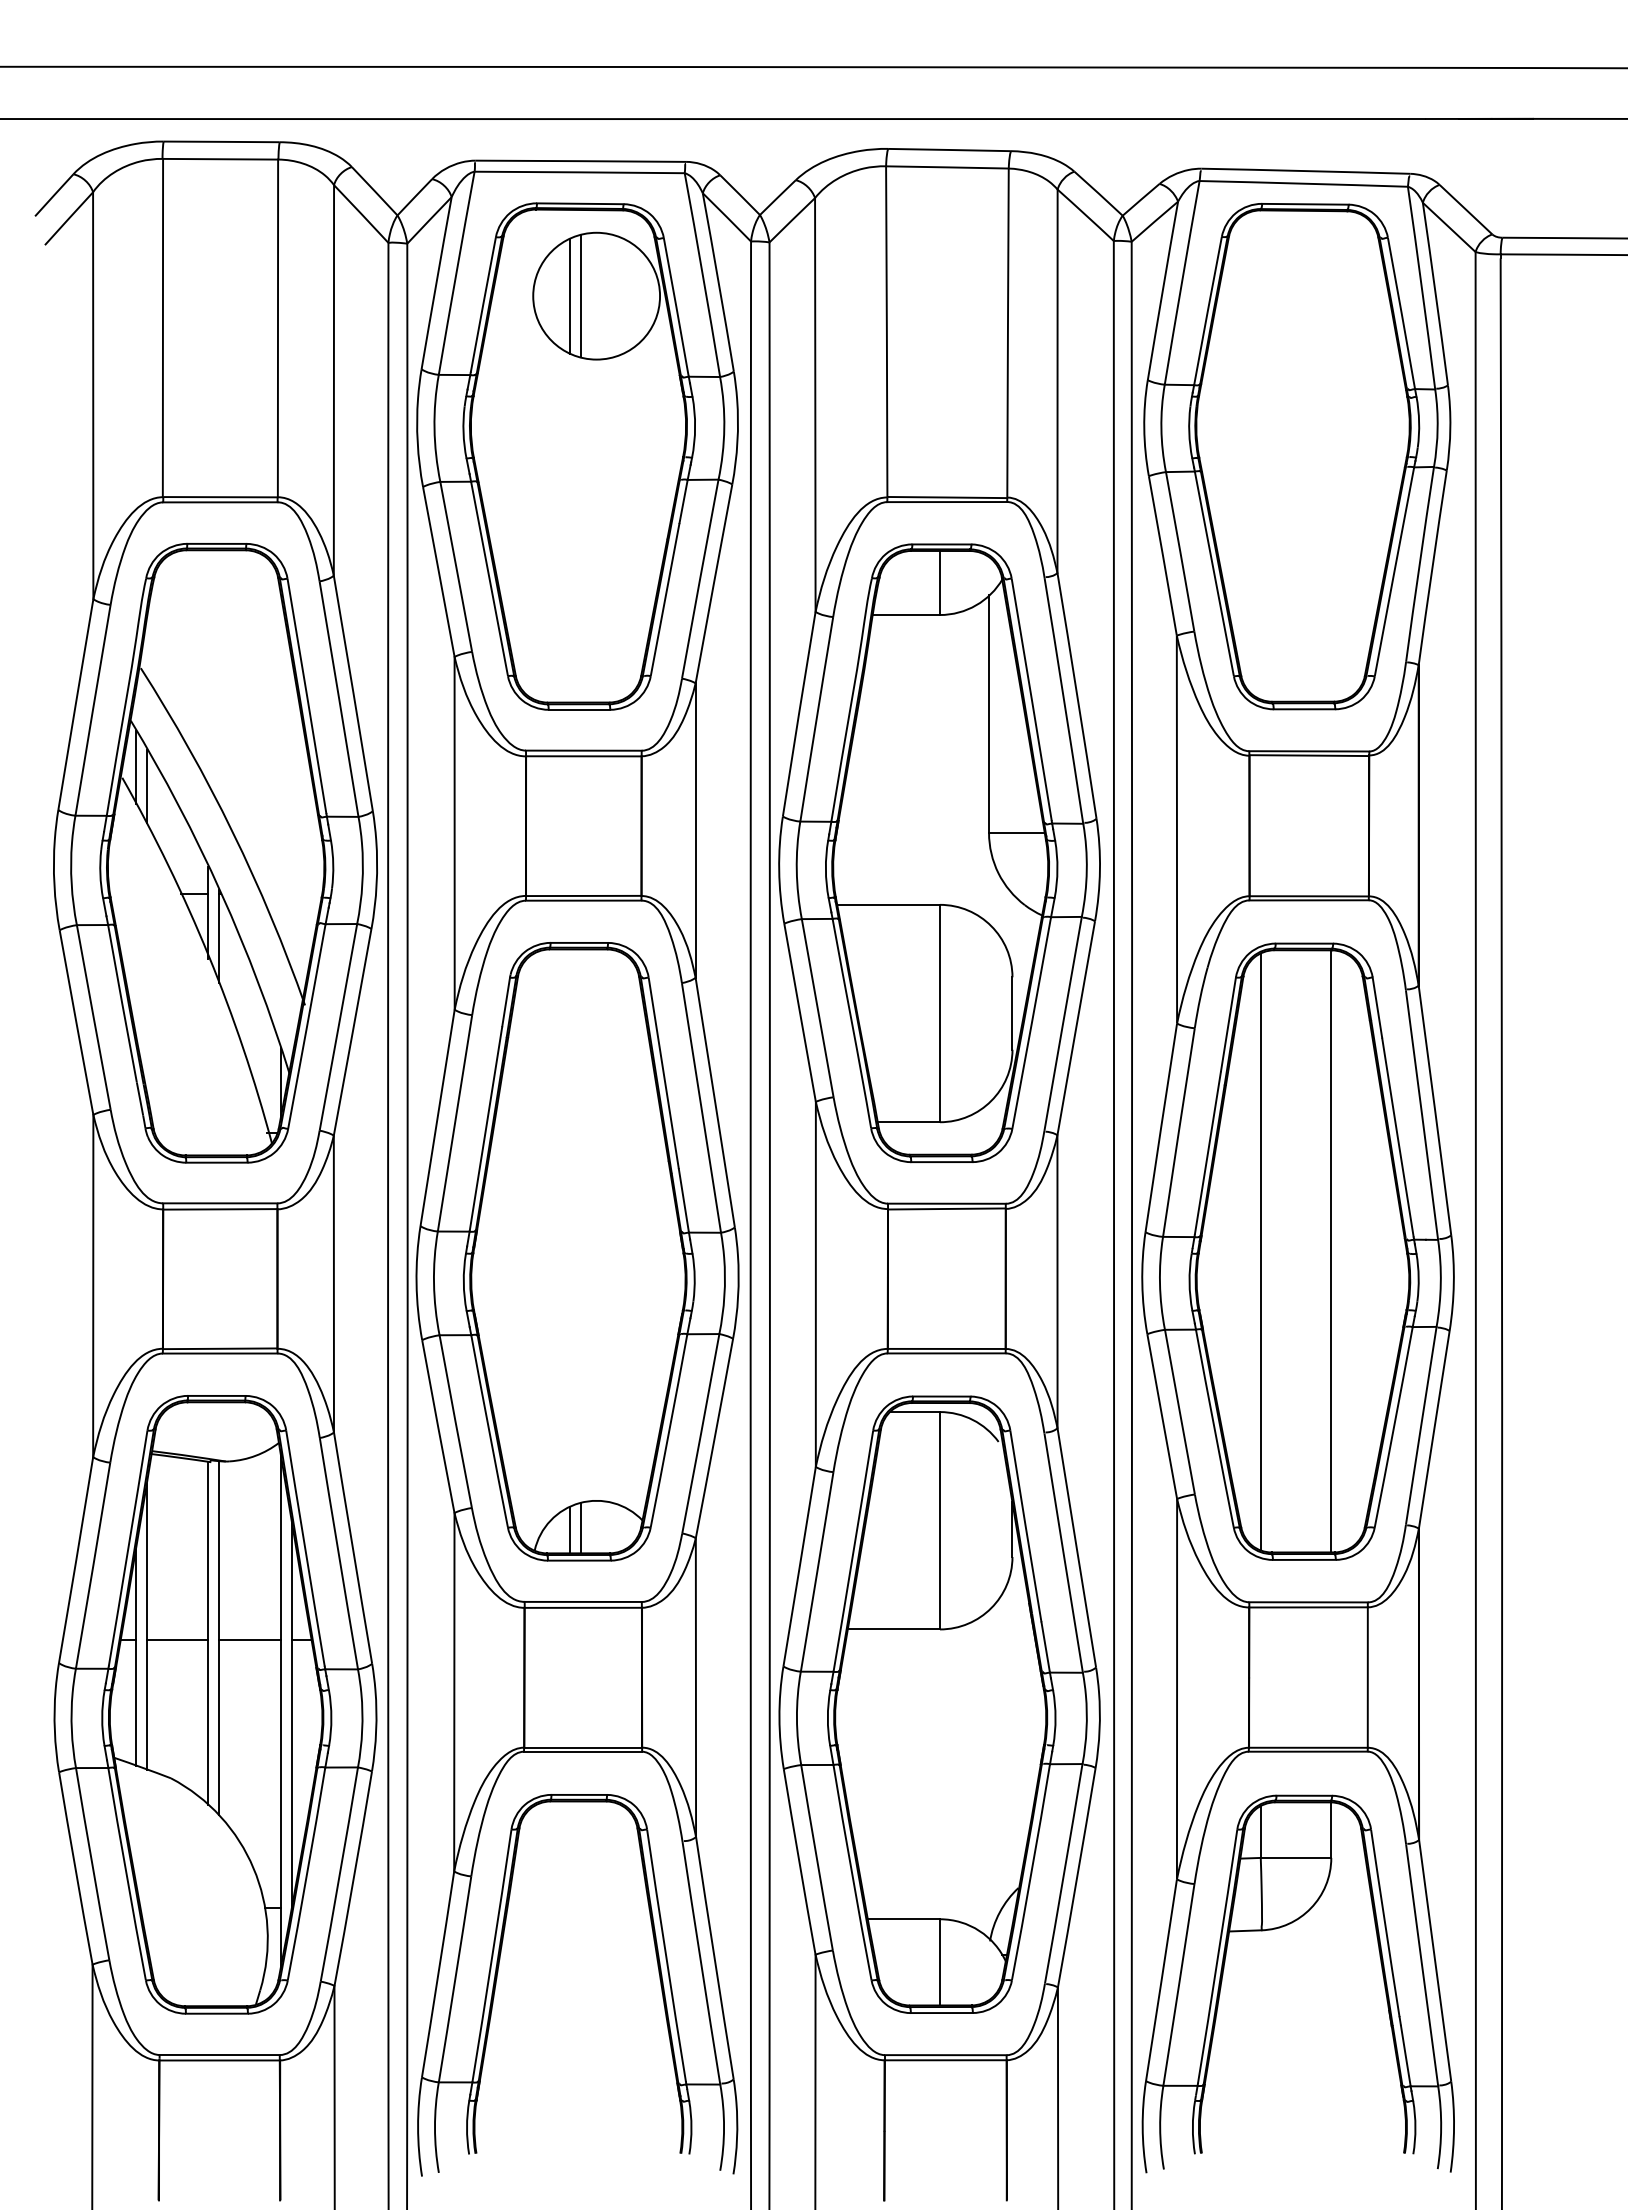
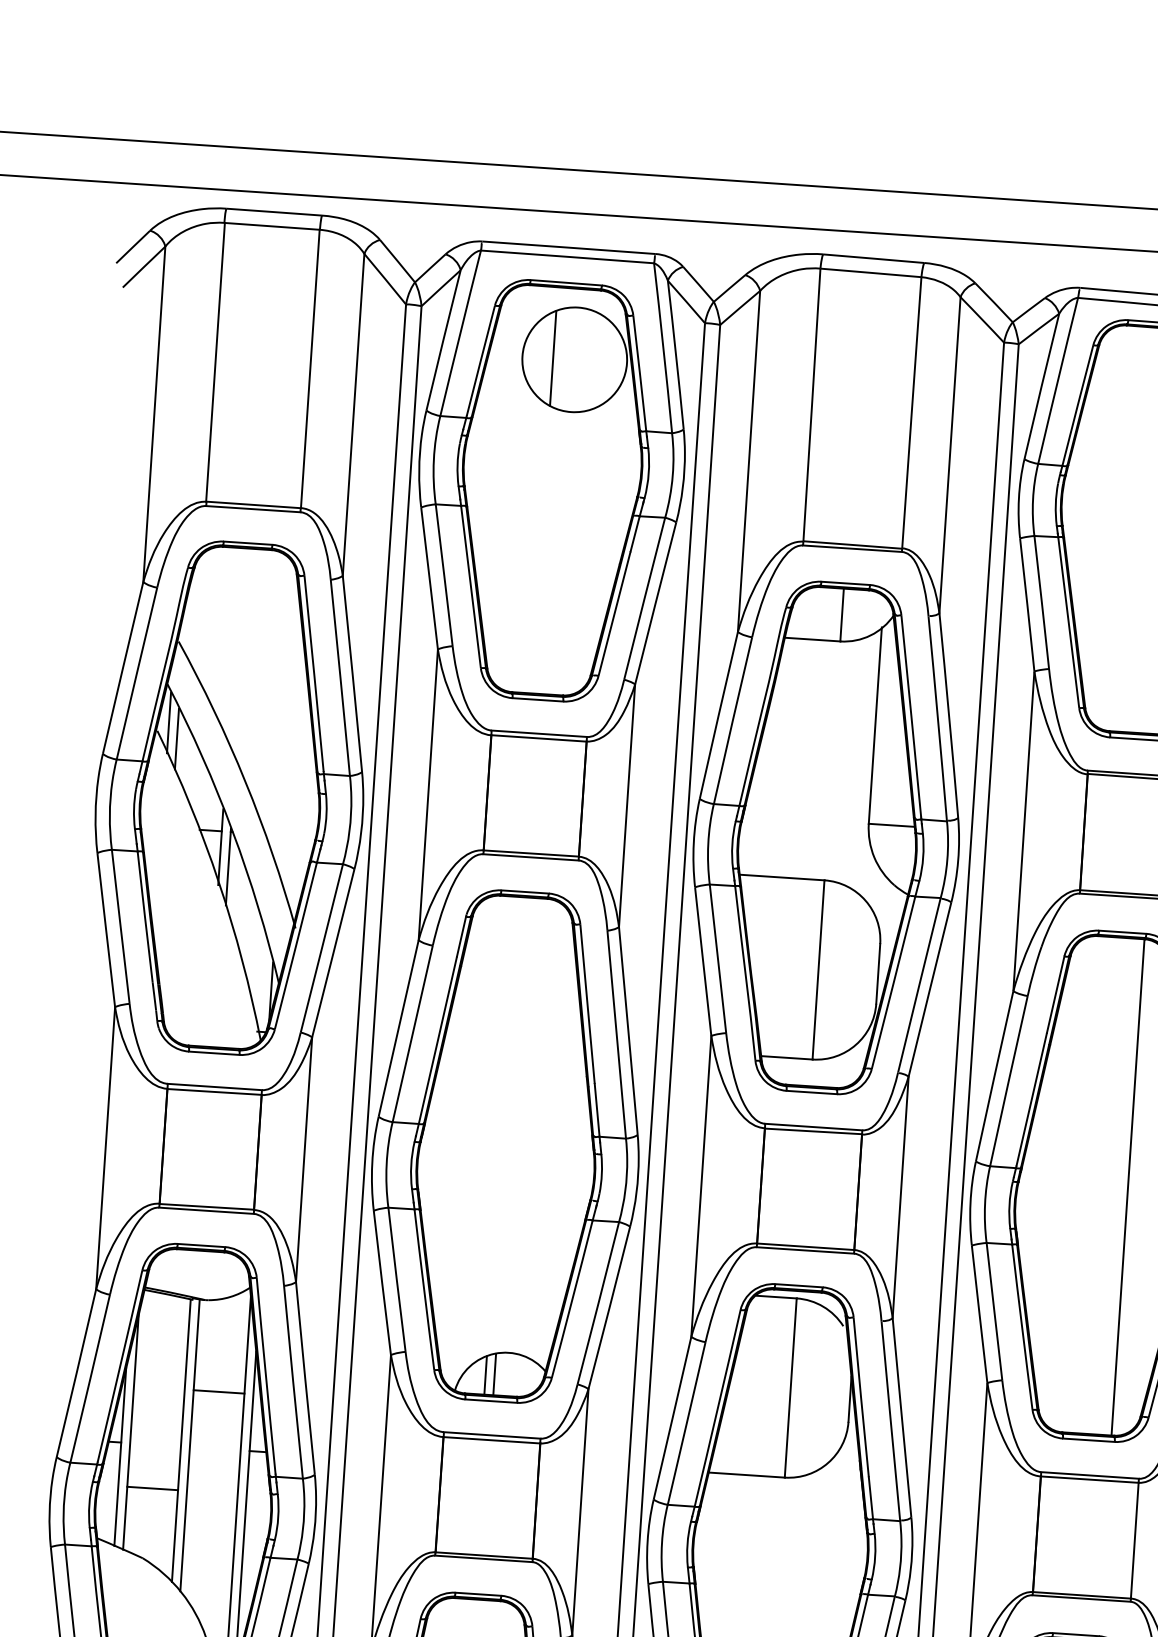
line: (581, 296) -> (562, 359), removed
line: (1260, 1251) -> (1069, 1183), removed
line: (177, 1640) -> (152, 1488), moved
line: (249, 1640) -> (218, 1392), moved

